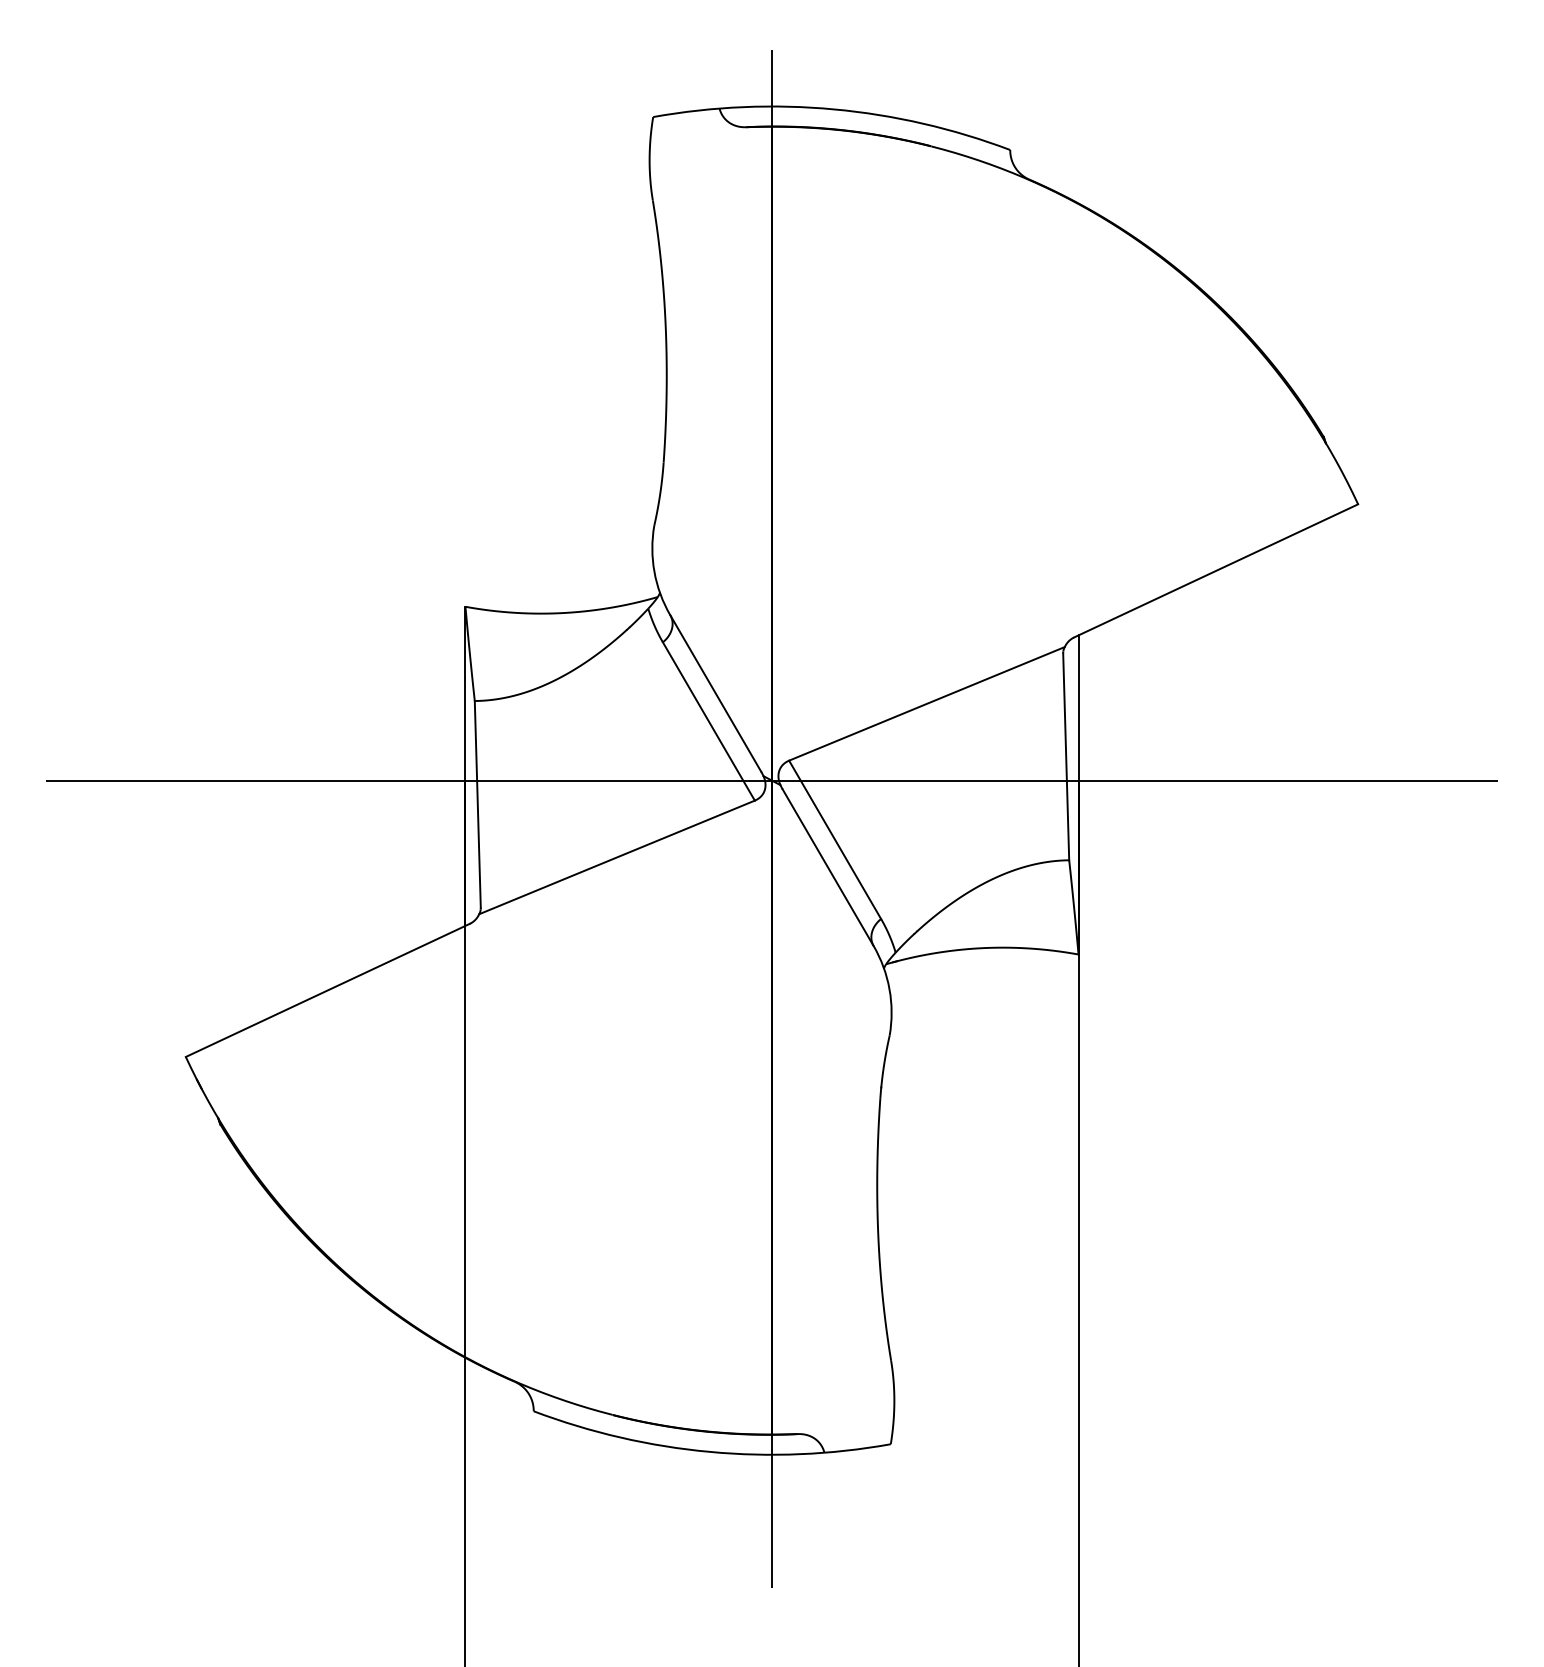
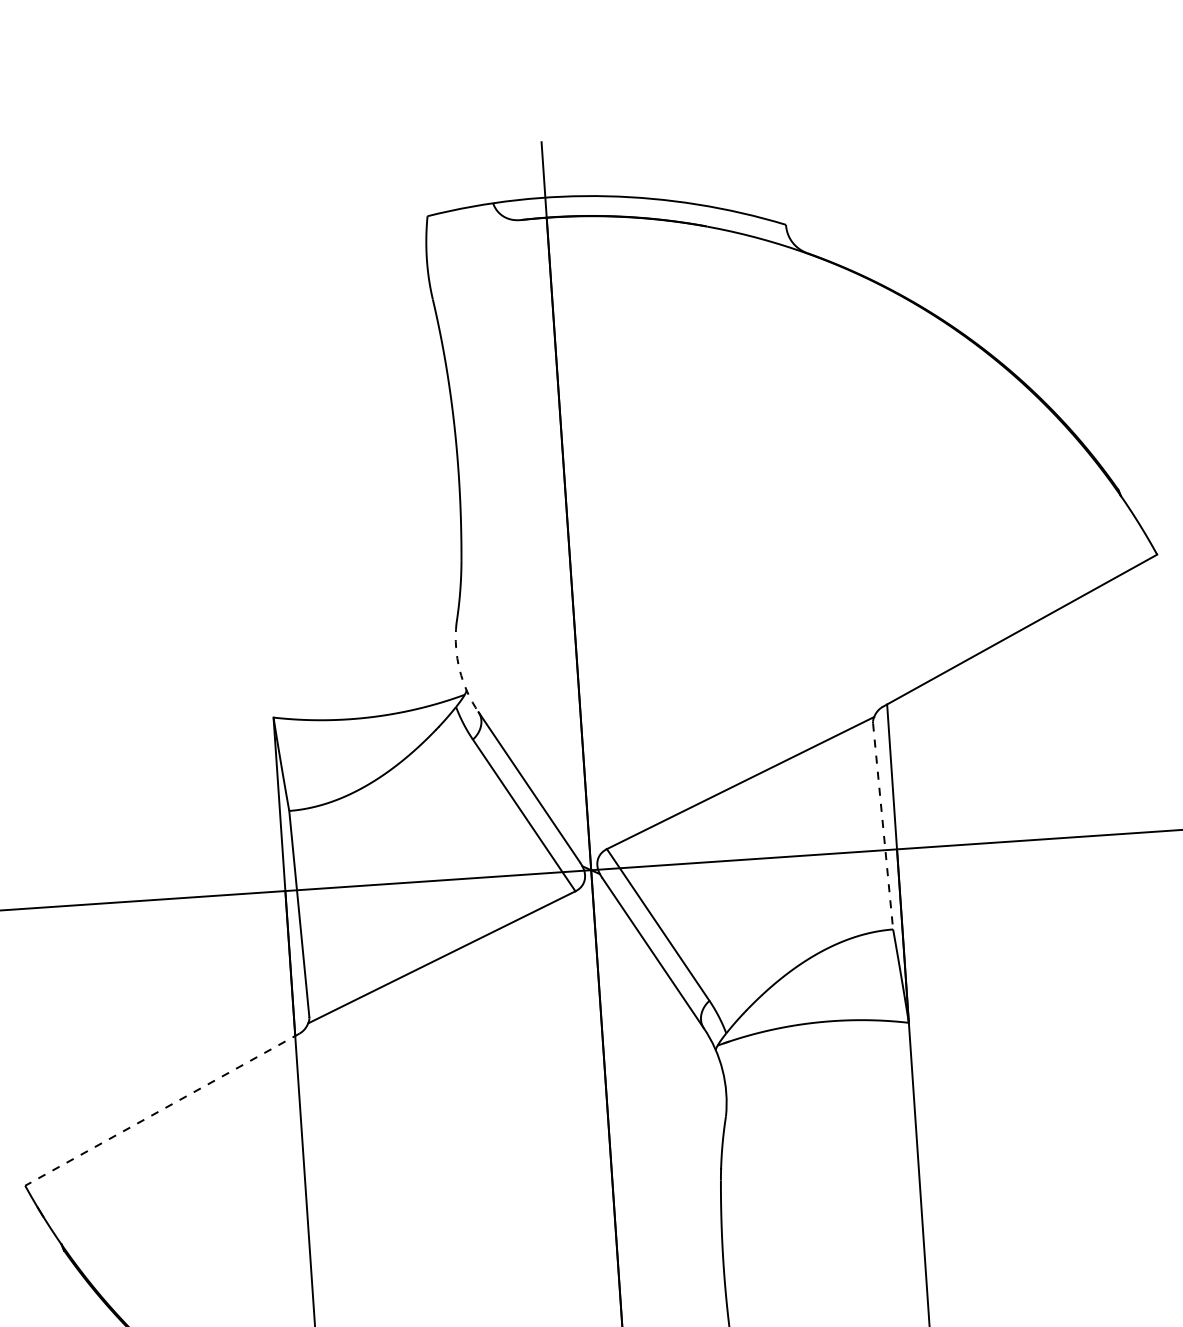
arc: (654, 571) -> (459, 669), solid -> dashed
line: (1066, 757) -> (883, 827), solid -> dashed
line: (327, 990) -> (162, 1109), solid -> dashed

